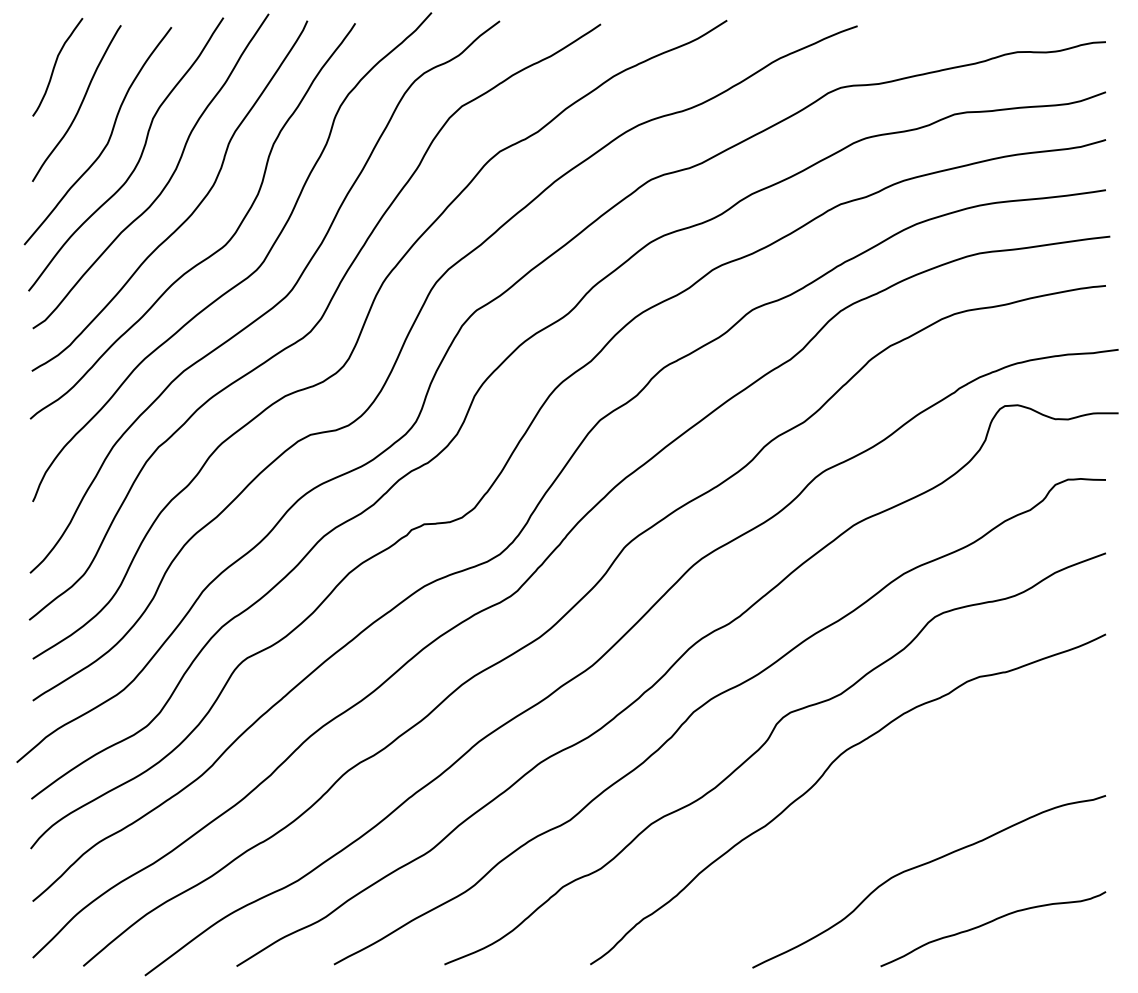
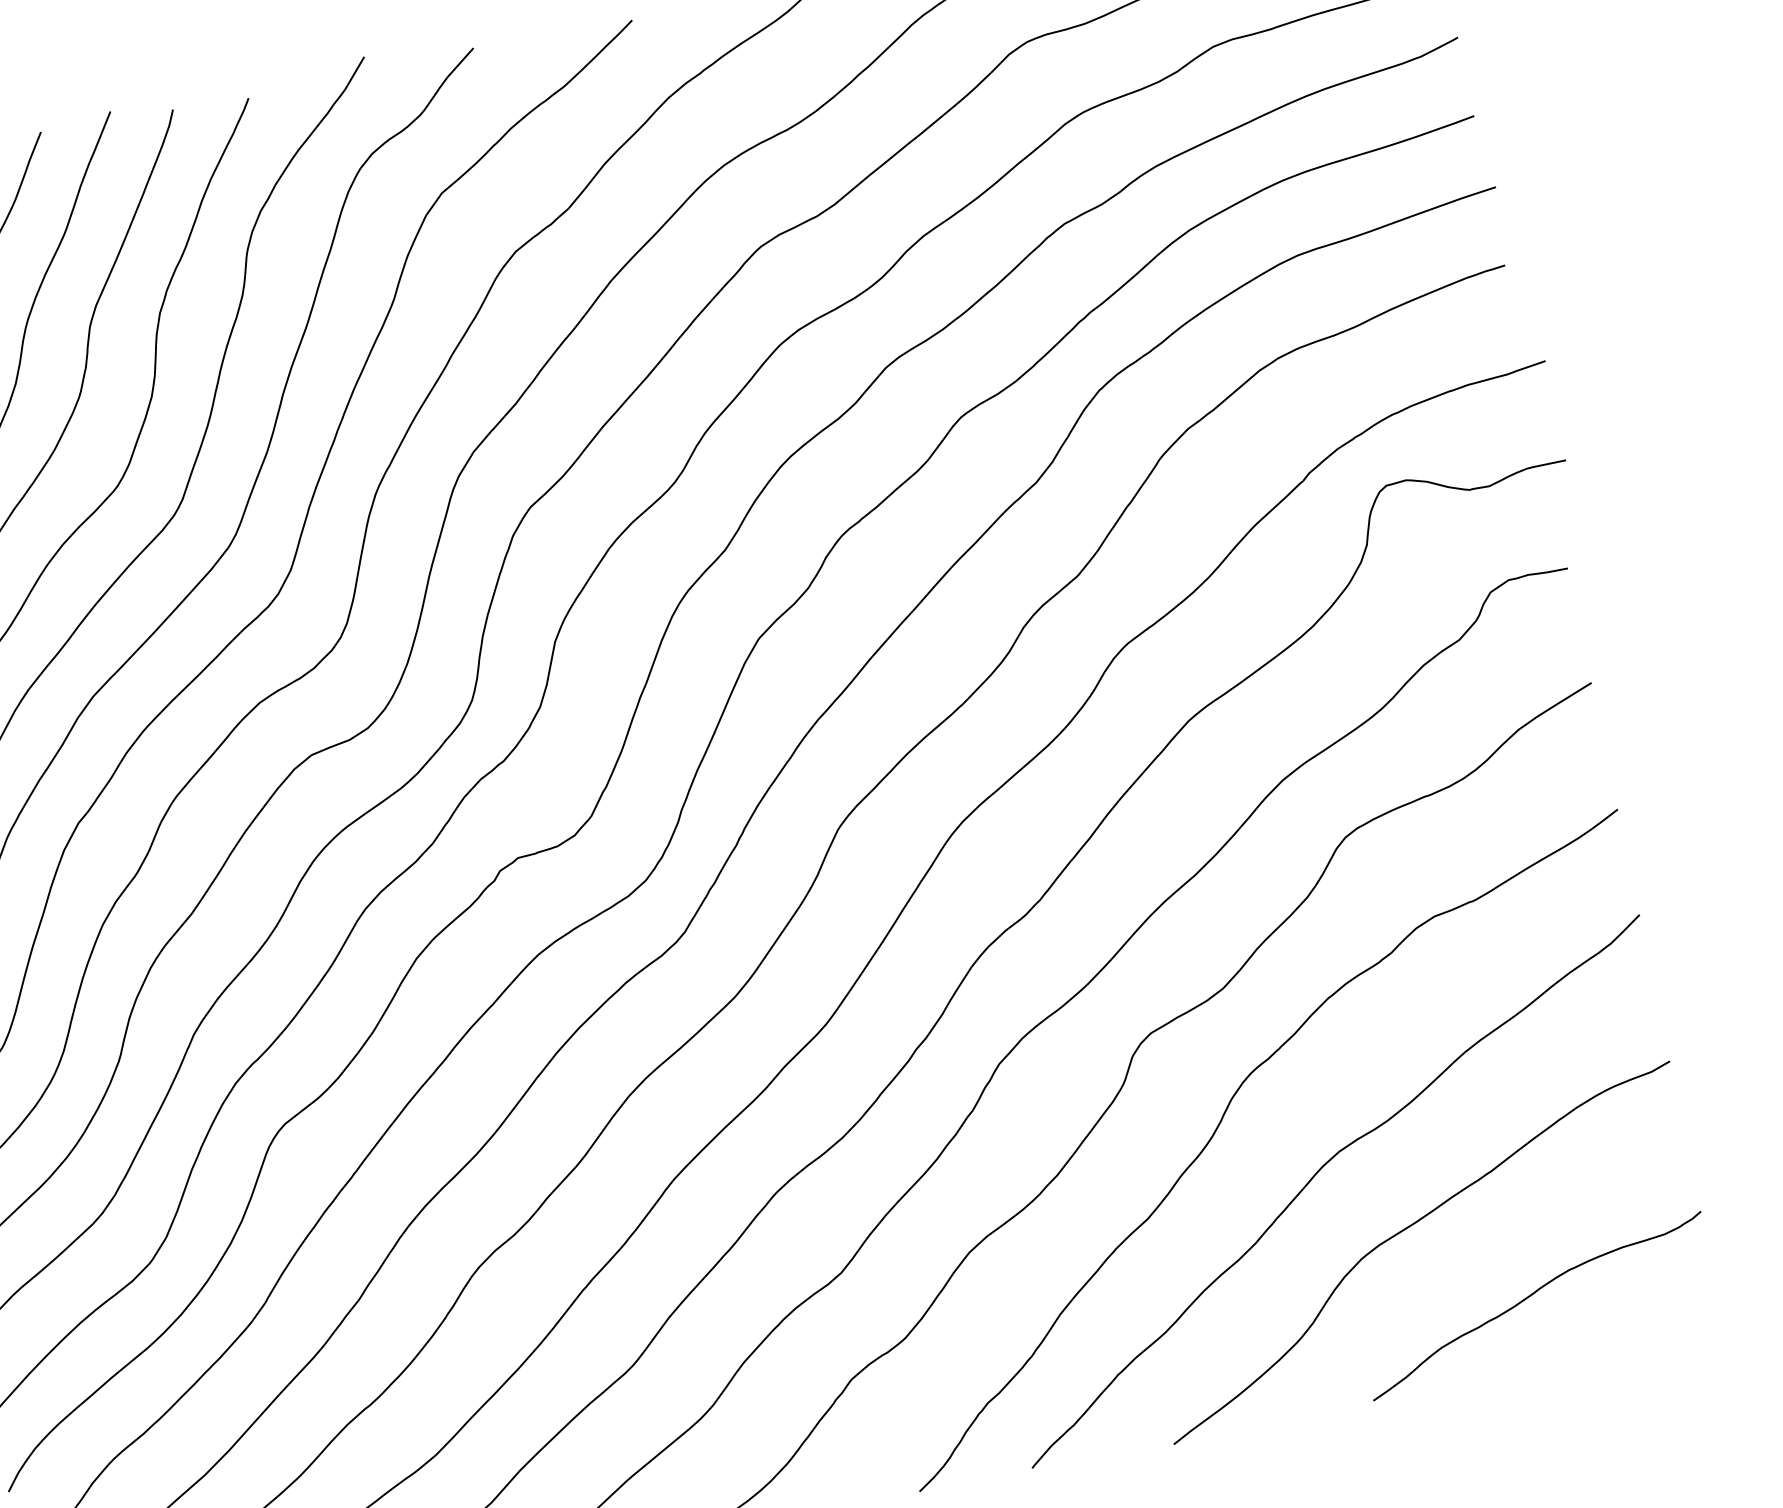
curve: (875, 820) -> (1318, 1174), added

